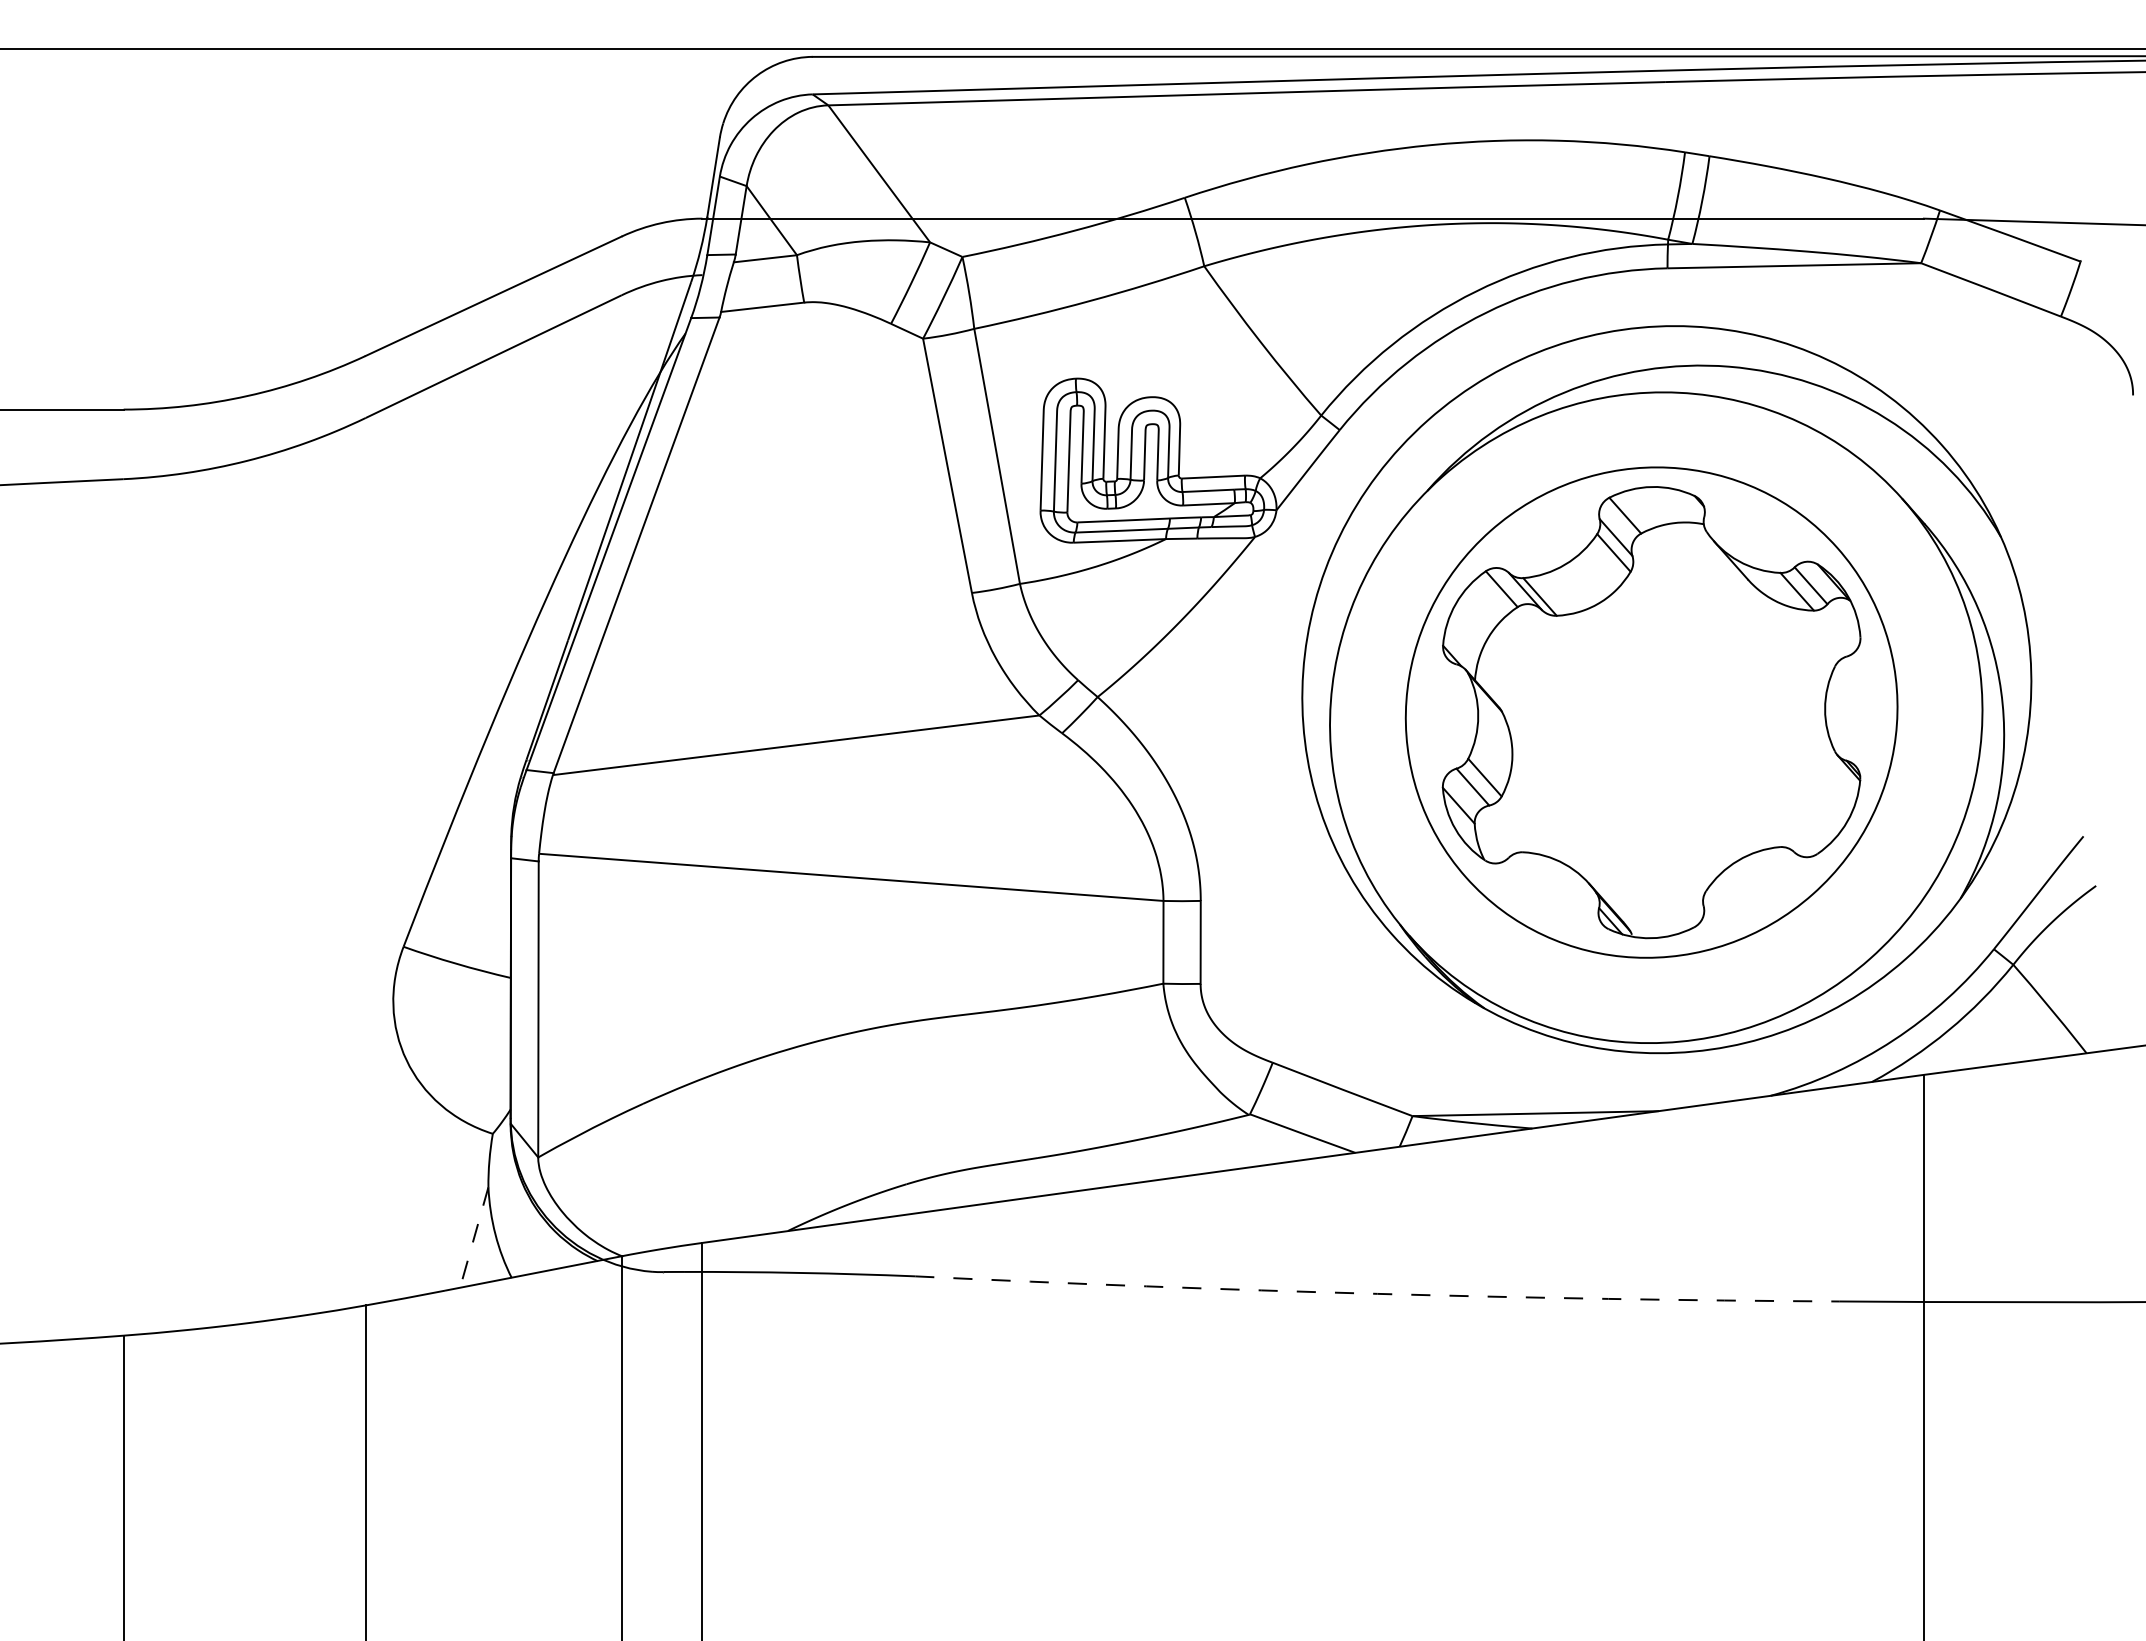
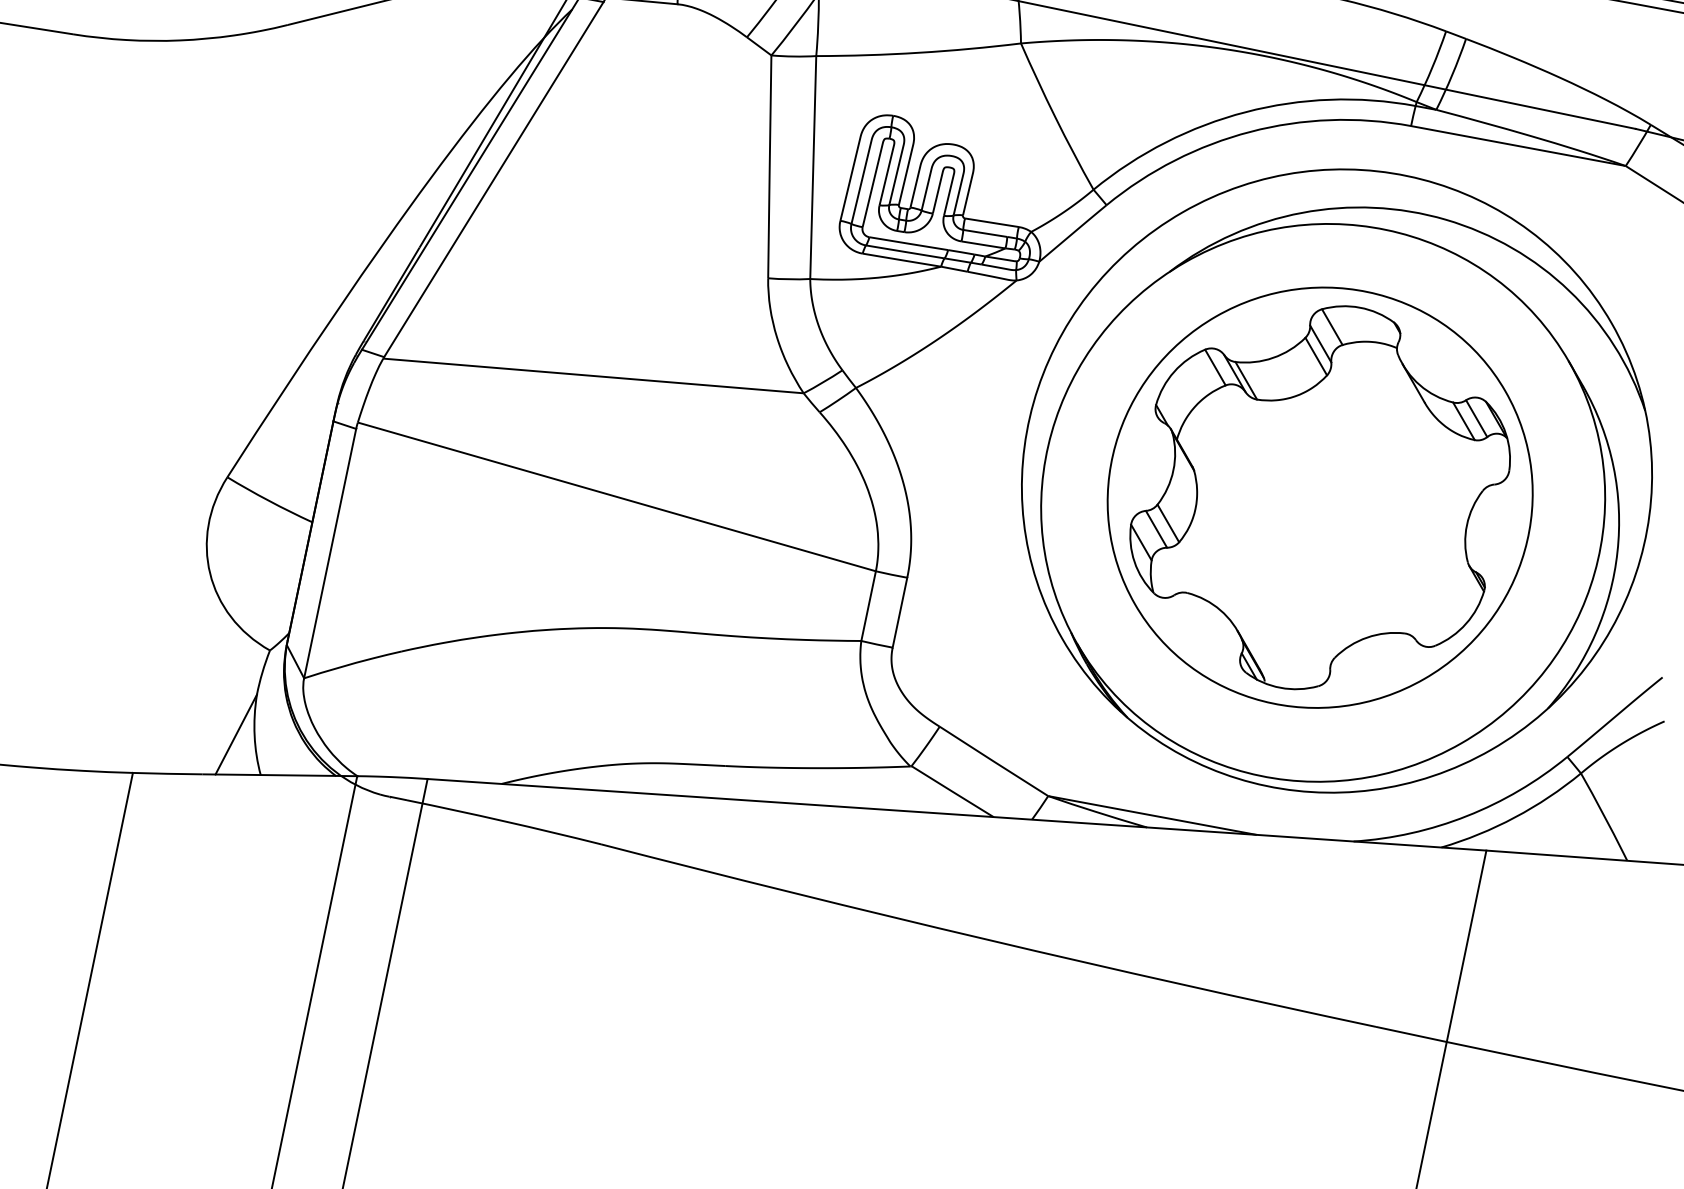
line: (474, 1237) -> (236, 734), dashed -> solid
arc: (1377, 1293) -> (987, 939), dashed -> solid

